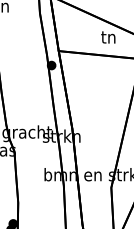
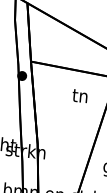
text: (108, 37) -> (80, 96), moved

